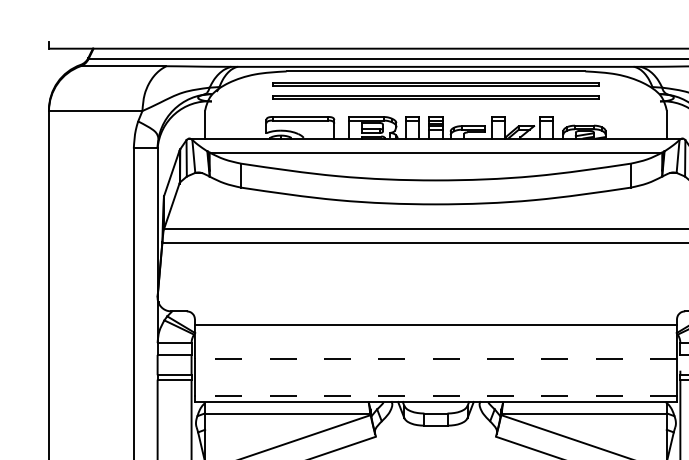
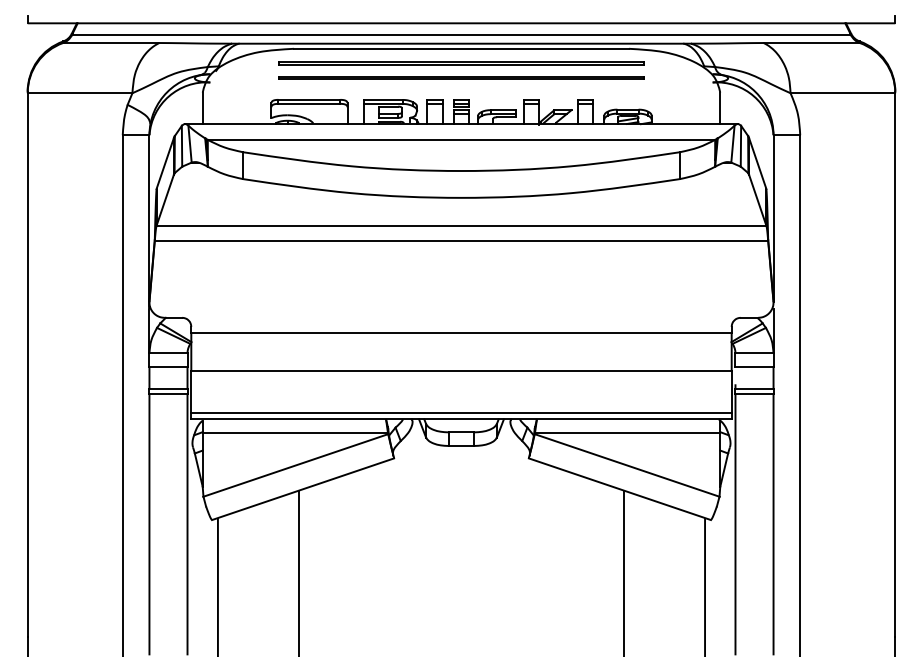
line: (435, 359) -> (461, 371), dashed -> solid
line: (435, 395) -> (461, 412), dashed -> solid

